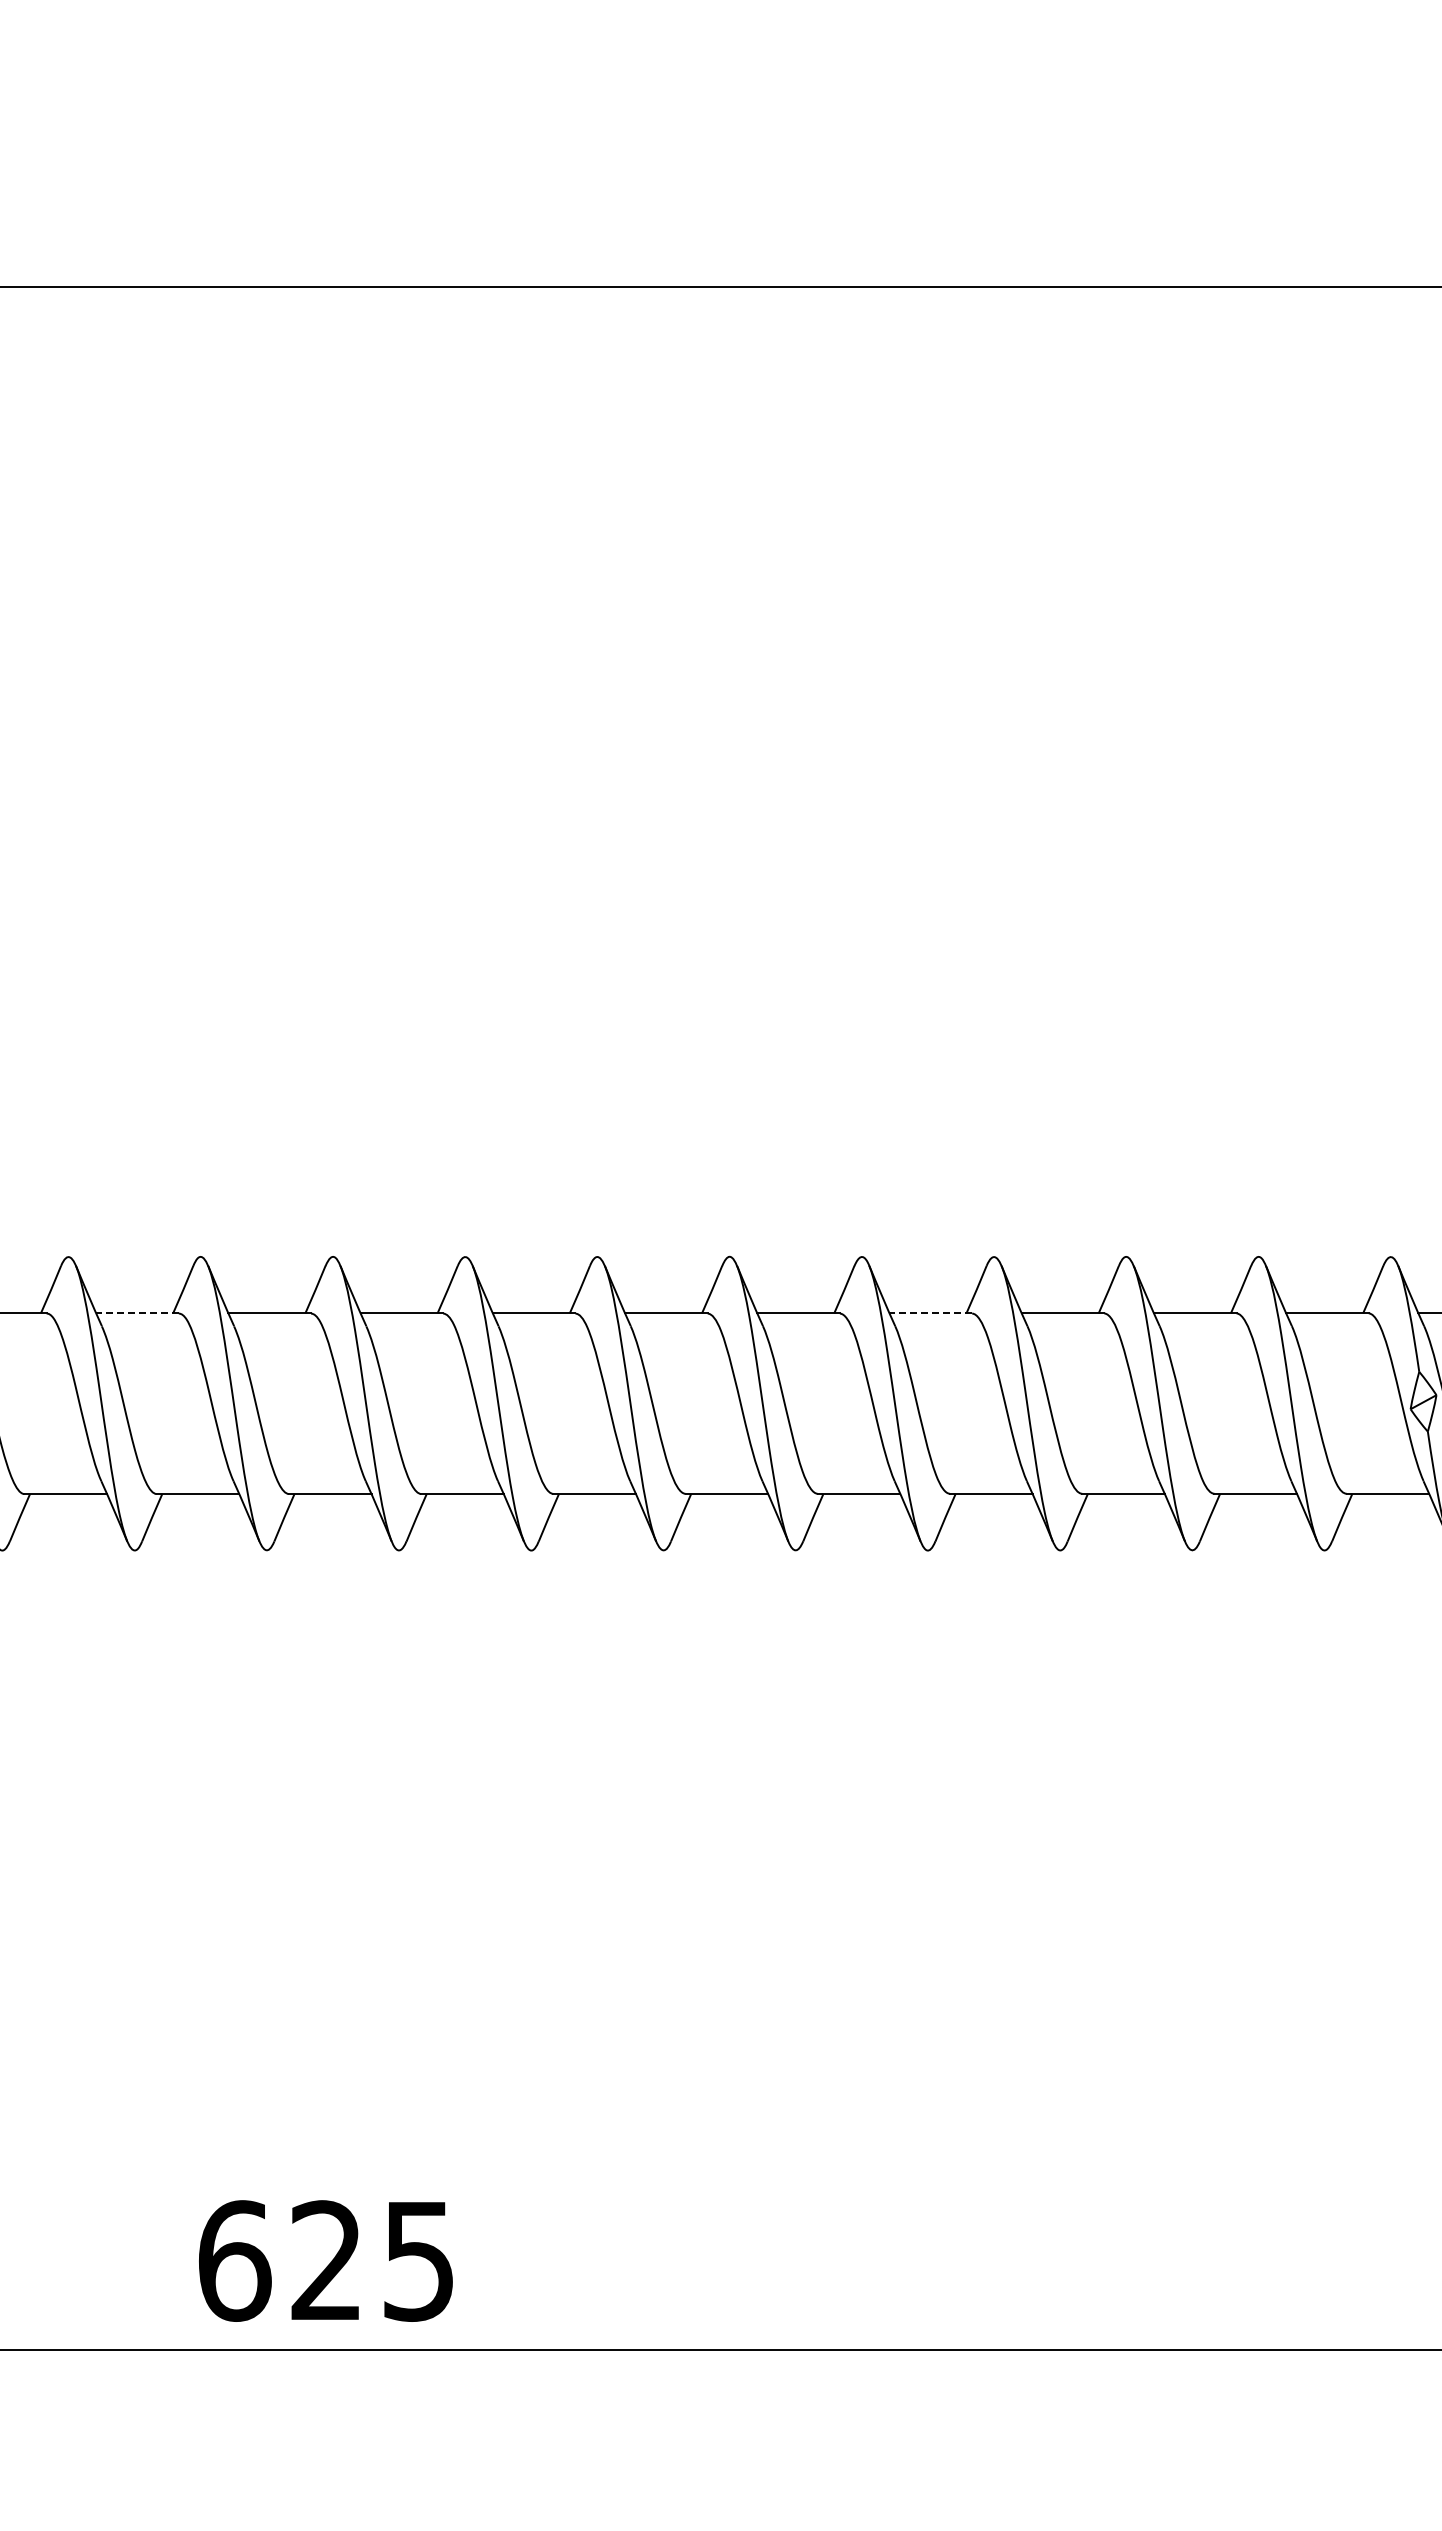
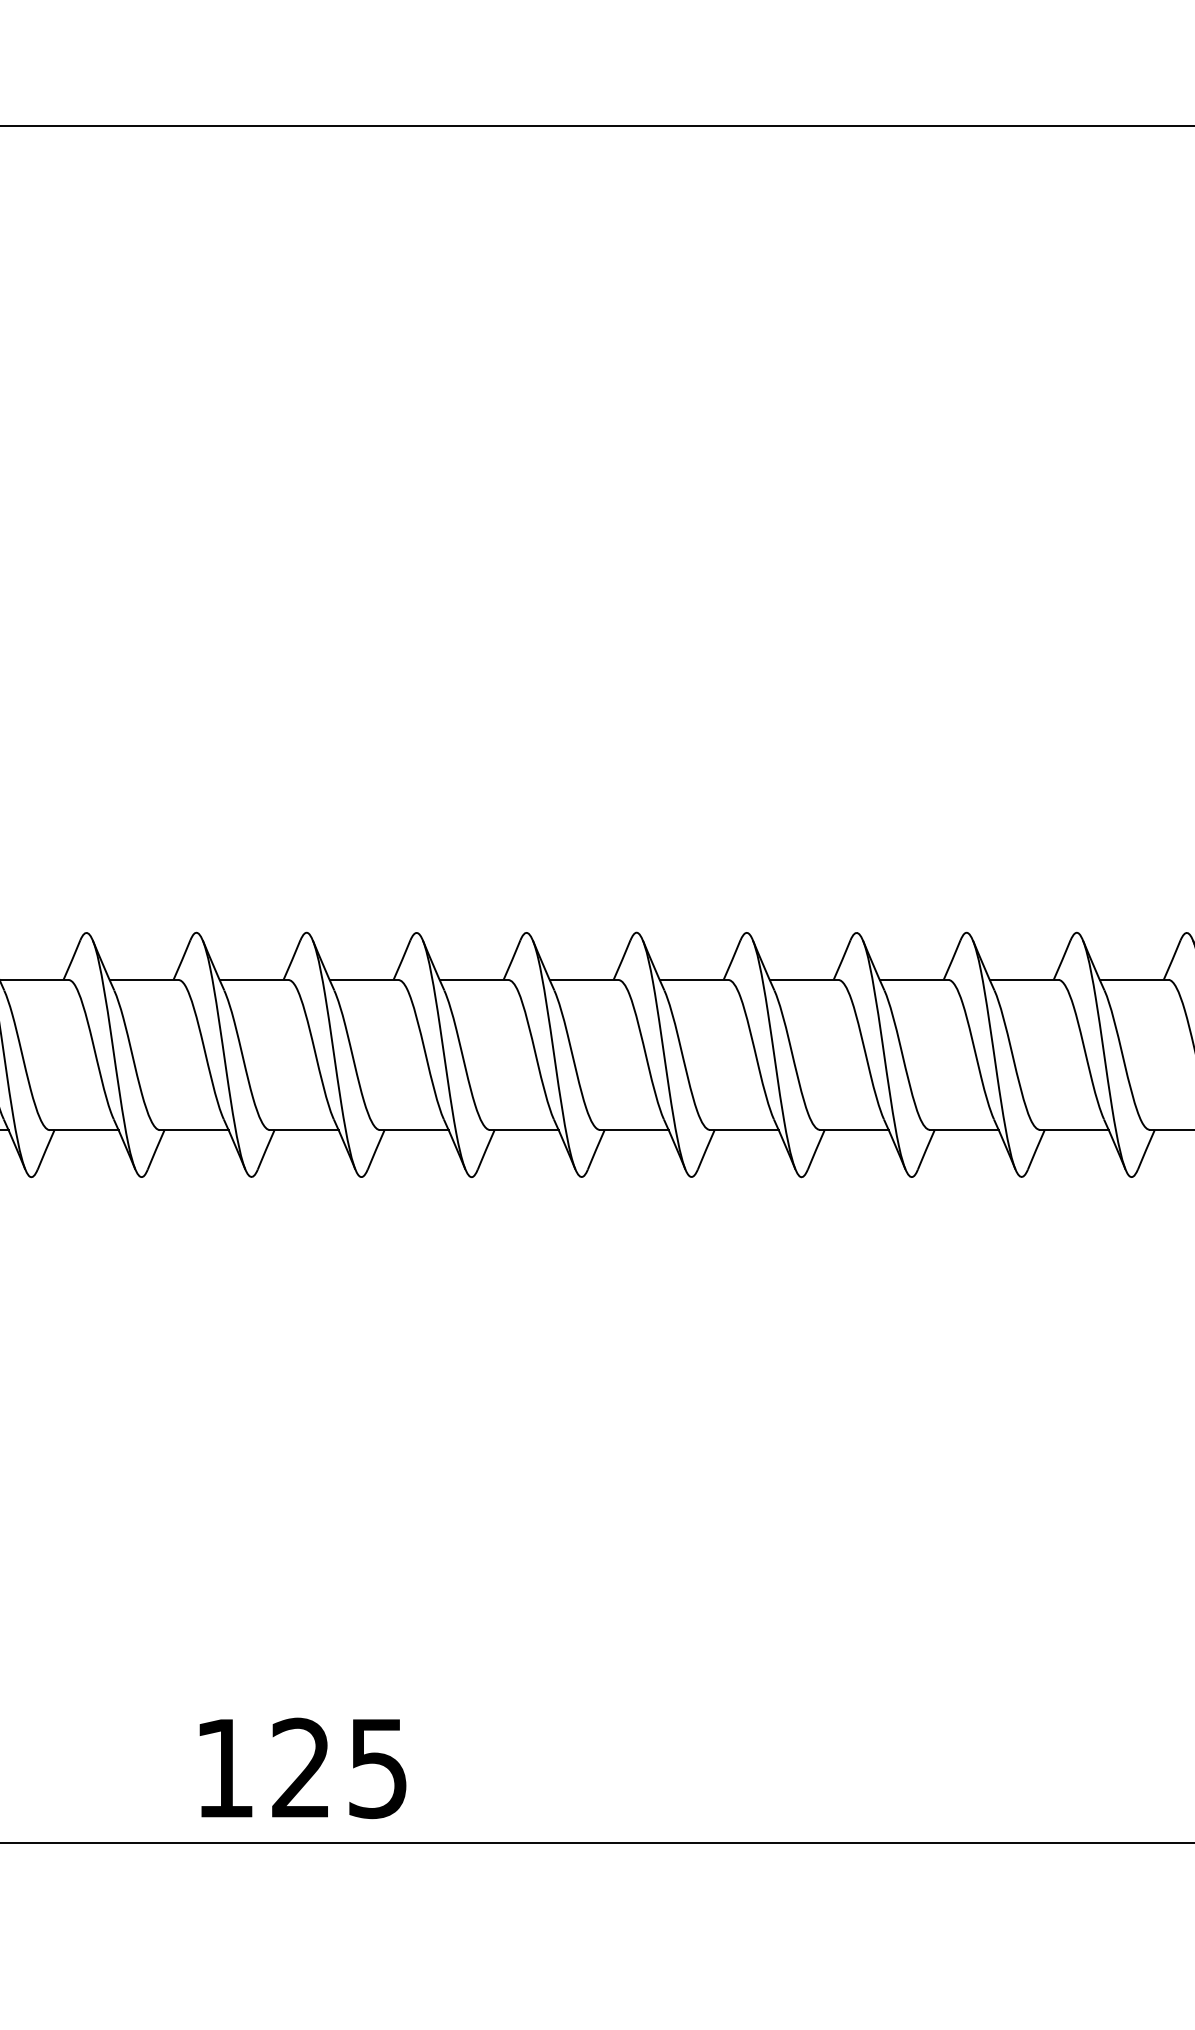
line: (137, 1313) -> (143, 979), dashed -> solid
line: (930, 1313) -> (803, 979), dashed -> solid
text: (235, 2260) -> (225, 1767), 625 -> 125

